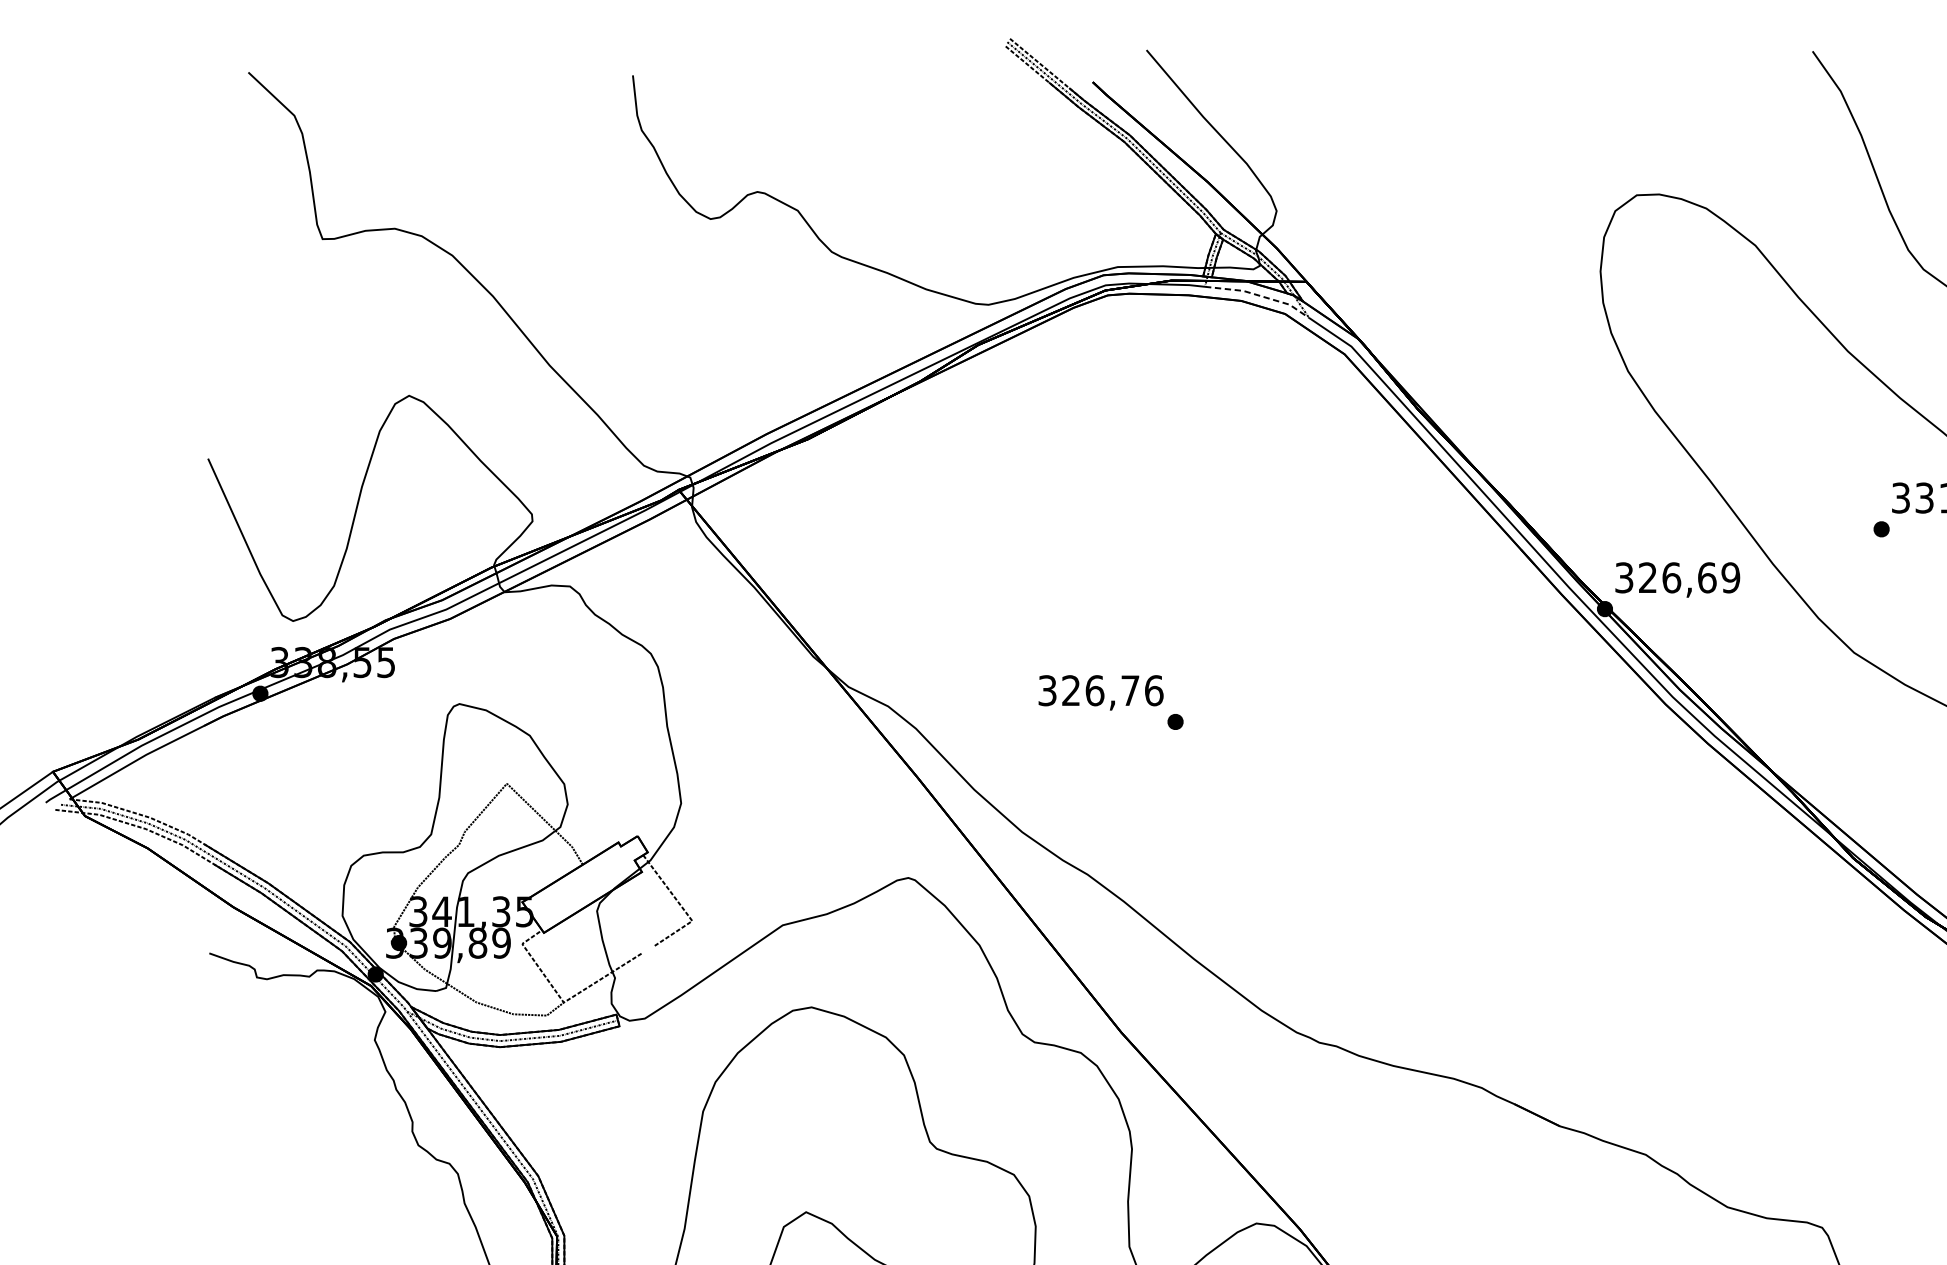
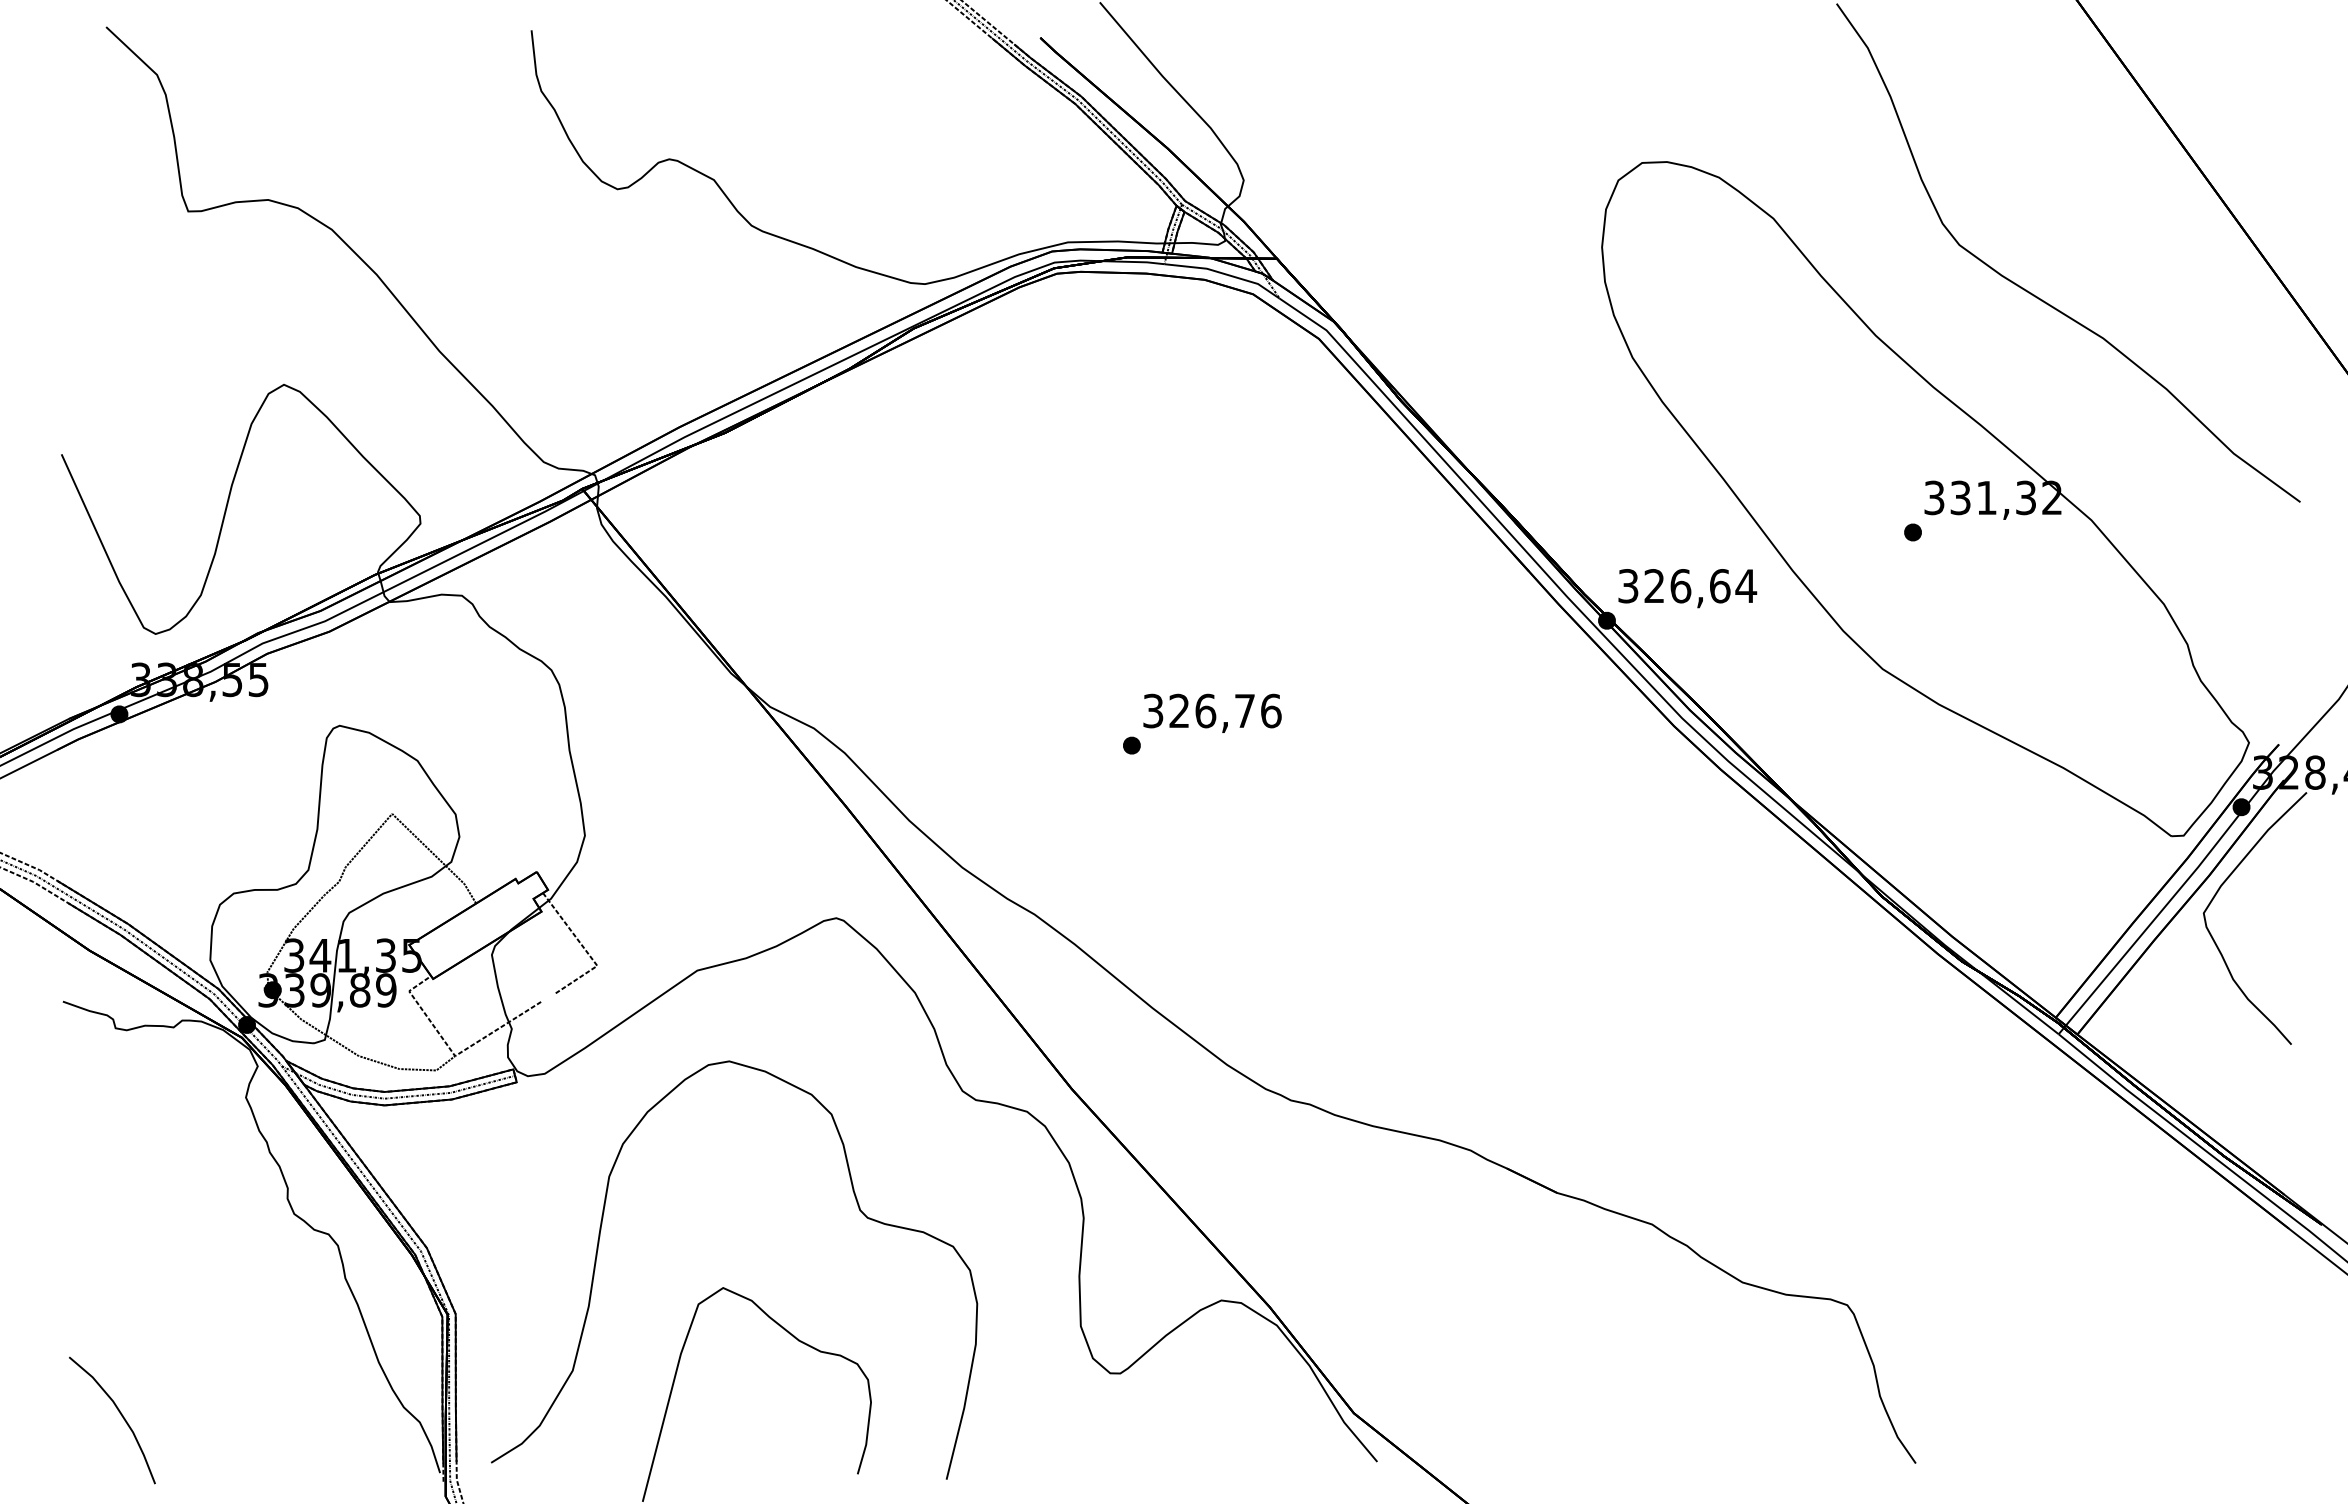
line: (1259, 296) -> (1224, 274), dashed -> solid
text: (1731, 578) -> (1746, 586), 326,69 -> 326,64
text: (1101, 692) -> (1212, 712), moved

